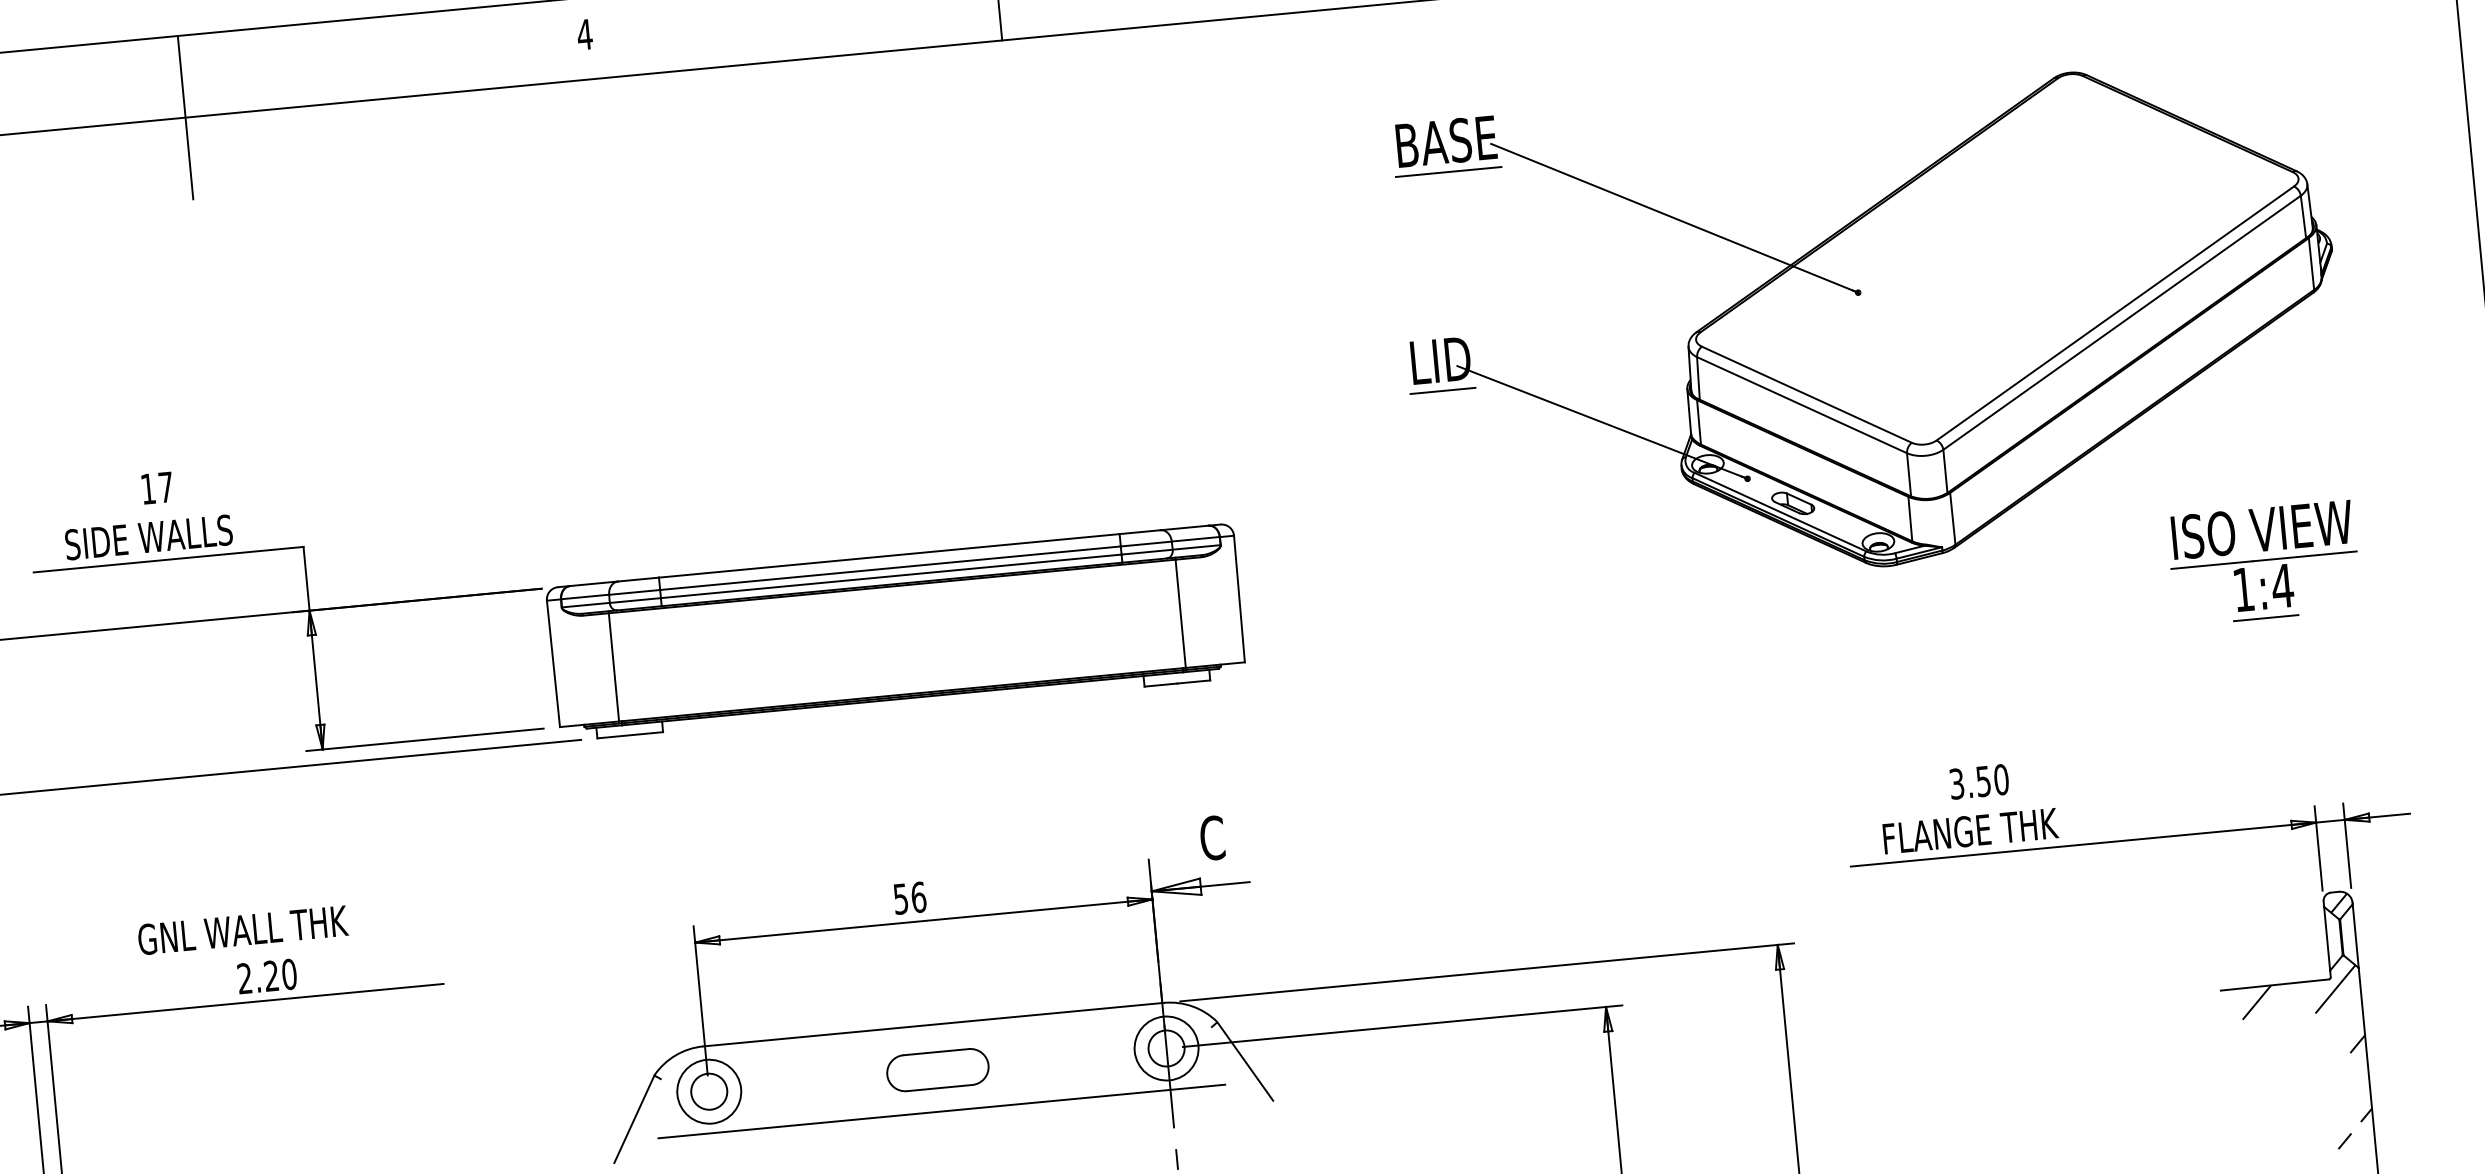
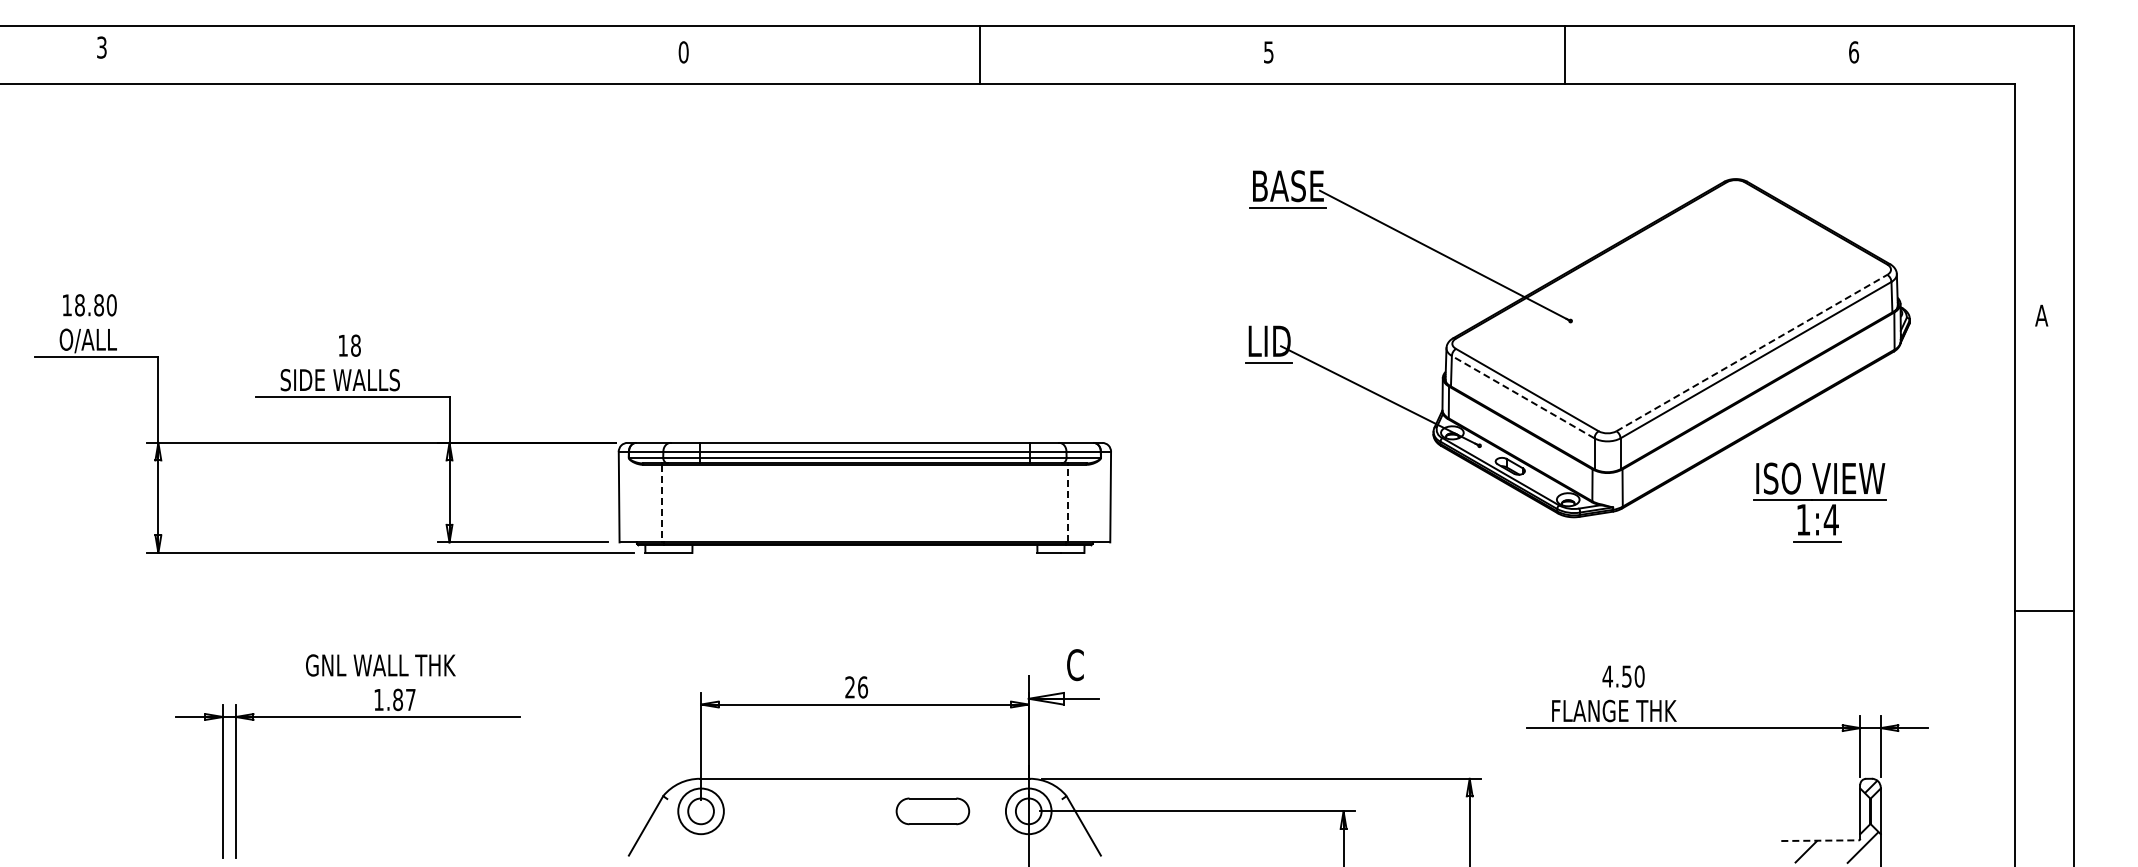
text: (584, 34) -> (683, 52), 4 -> 0
line: (185, 116) -> (394, 83), removed
line: (2116, 312) -> (1752, 352), solid -> dashed
line: (1800, 404) -> (1522, 396), solid -> dashed
text: (165, 487) -> (355, 345), 17 -> 18
part: (2263, 563) -> (1819, 502), moved
line: (1180, 613) -> (1067, 503), solid -> dashed
line: (613, 667) -> (661, 503), solid -> dashed
text: (1956, 783) -> (1607, 676), 3.50 -> 4.50
text: (900, 899) -> (849, 687), 56 -> 26
text: (266, 976) -> (394, 699), 2.20 -> 1.87
line: (2275, 984) -> (1820, 840), solid -> dashed
part: (937, 1070) -> (932, 811), moved
line: (941, 1112) -> (864, 841), removed

